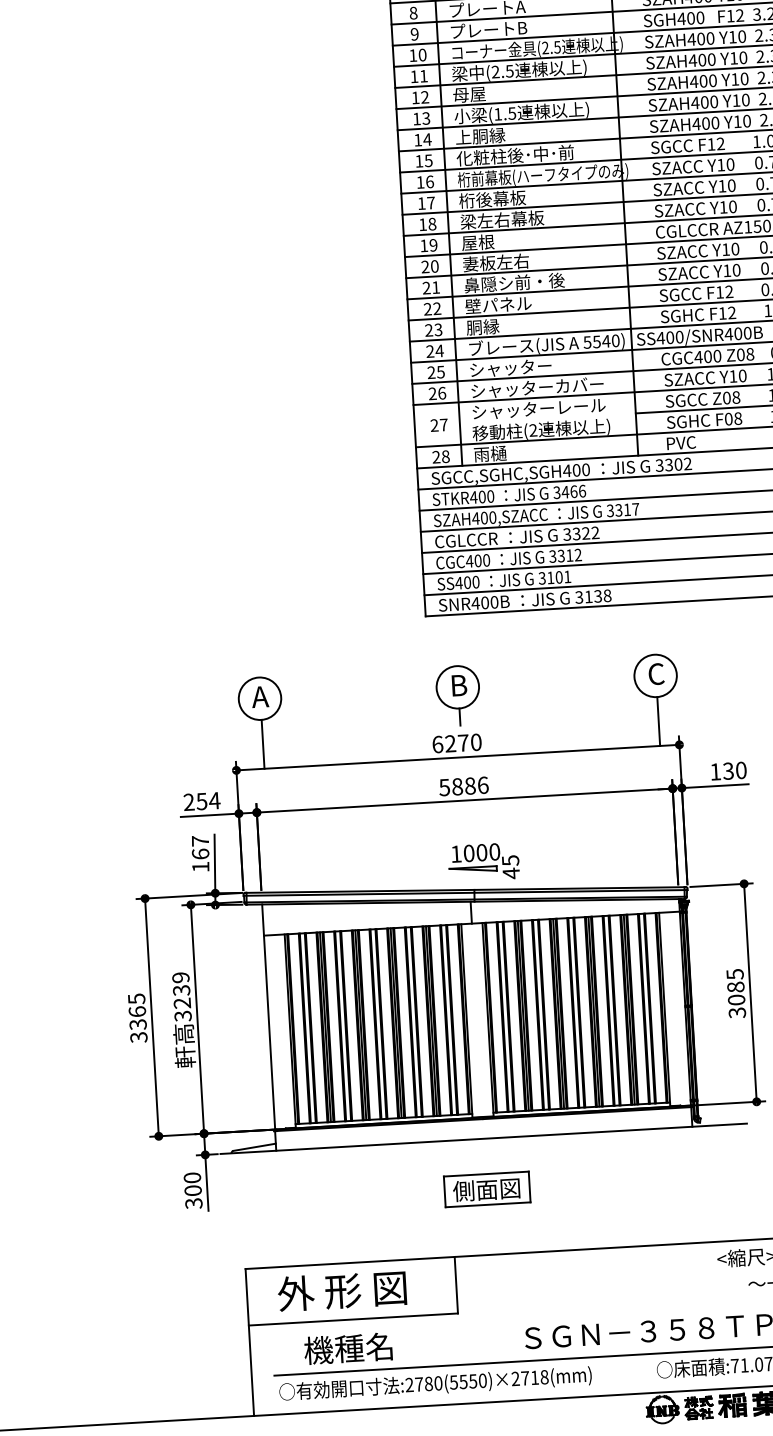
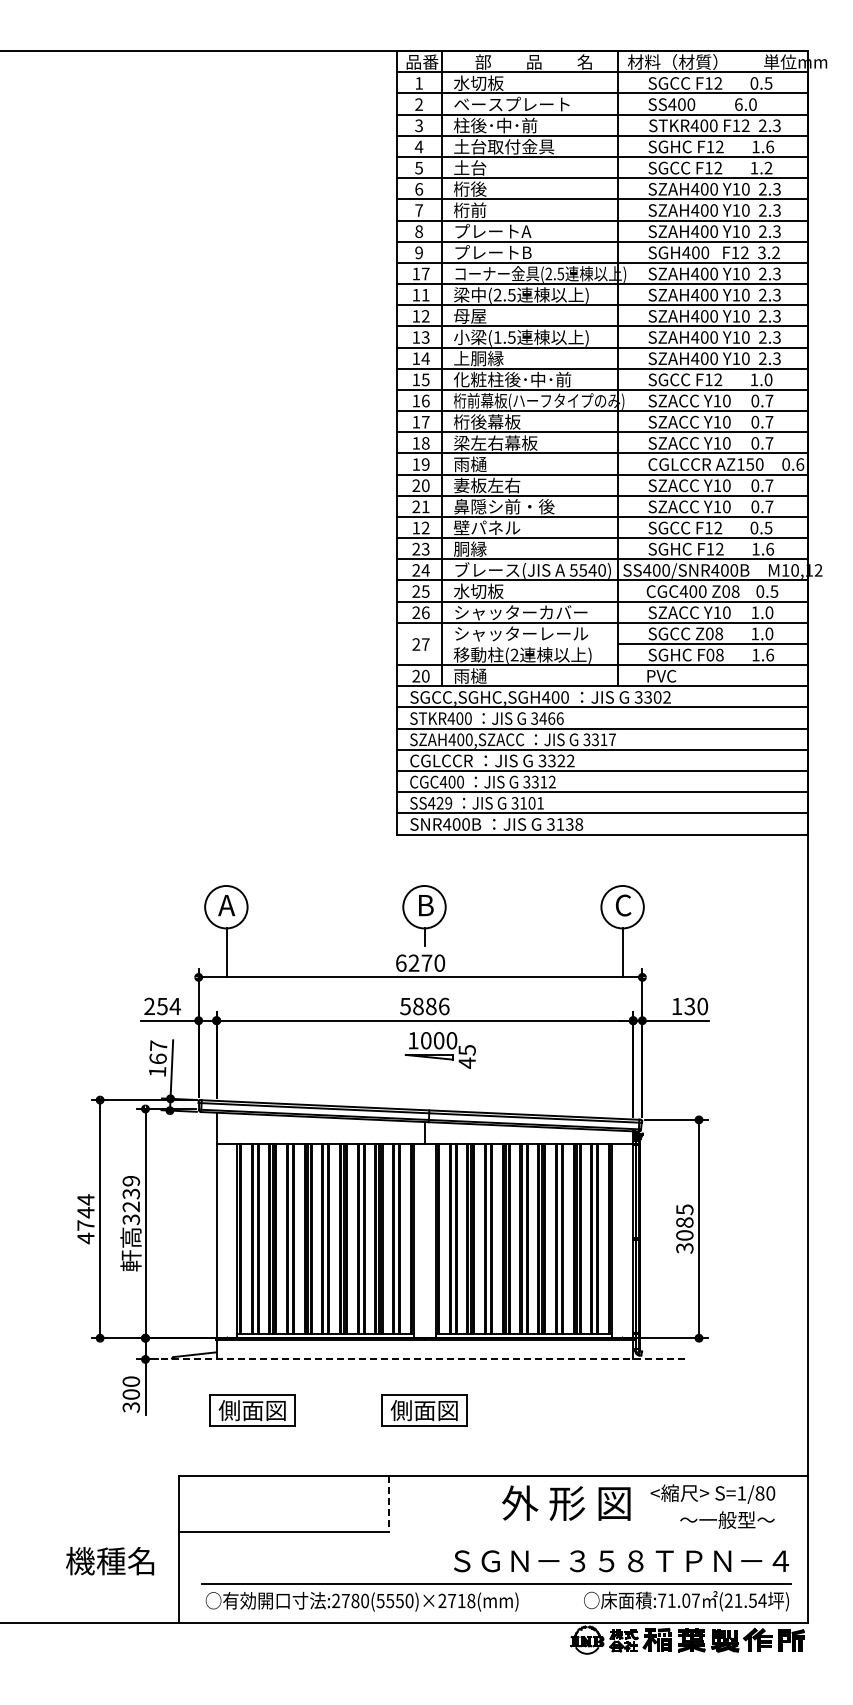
text: (422, 54) -> (425, 273), 10 -> 17
text: (478, 242) -> (470, 464), 屋根 -> 雨樋
text: (427, 308) -> (416, 527), 22 -> 12
text: (510, 368) -> (495, 591), シャッター -> 水切板
text: (445, 456) -> (425, 676), 28 -> 20
text: (471, 582) -> (444, 803), SS400 -> SS429
part: (482, 862) -> (439, 1050), moved
text: (137, 1018) -> (85, 1219), 3365 -> 4744
line: (483, 1138) -> (424, 1359), solid -> dashed
part: (315, 1199) -> (252, 1410), added
line: (456, 1285) -> (388, 1504), solid -> dashed
text: (342, 1290) -> (566, 1502), moved
text: (348, 1349) -> (110, 1561), moved

